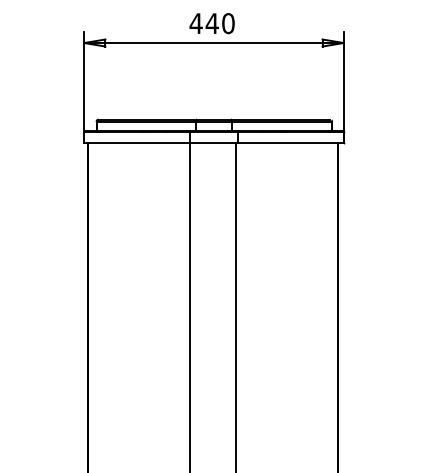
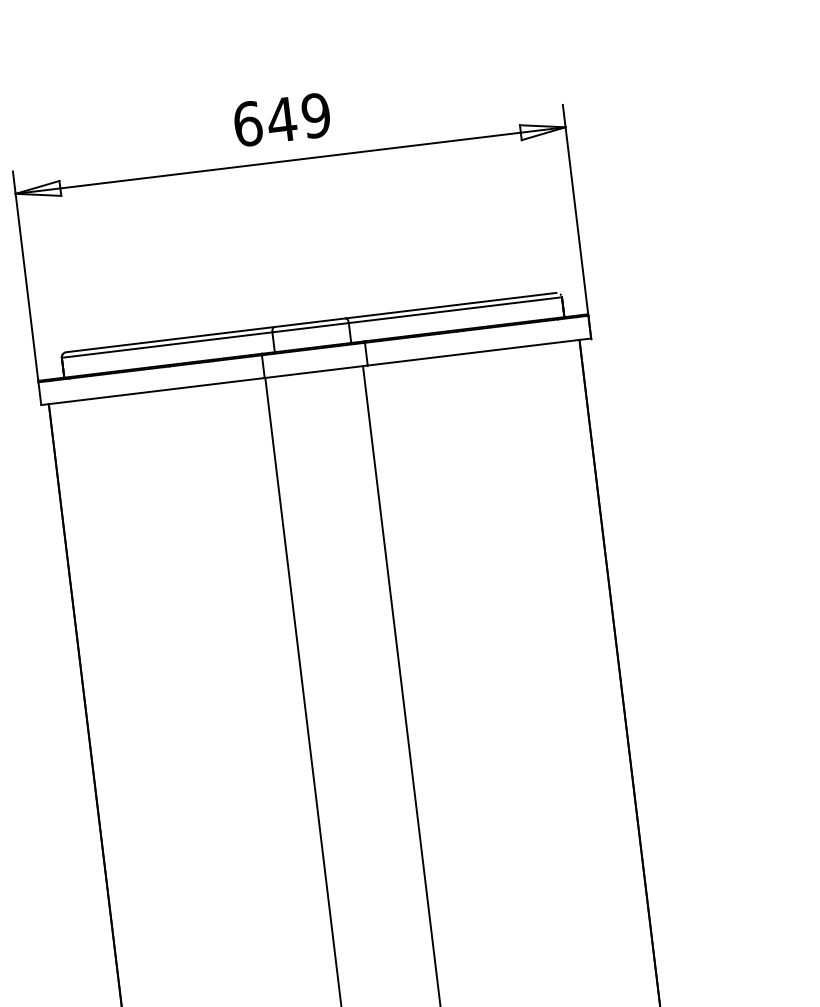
text: (211, 23) -> (280, 119), 440 -> 649

